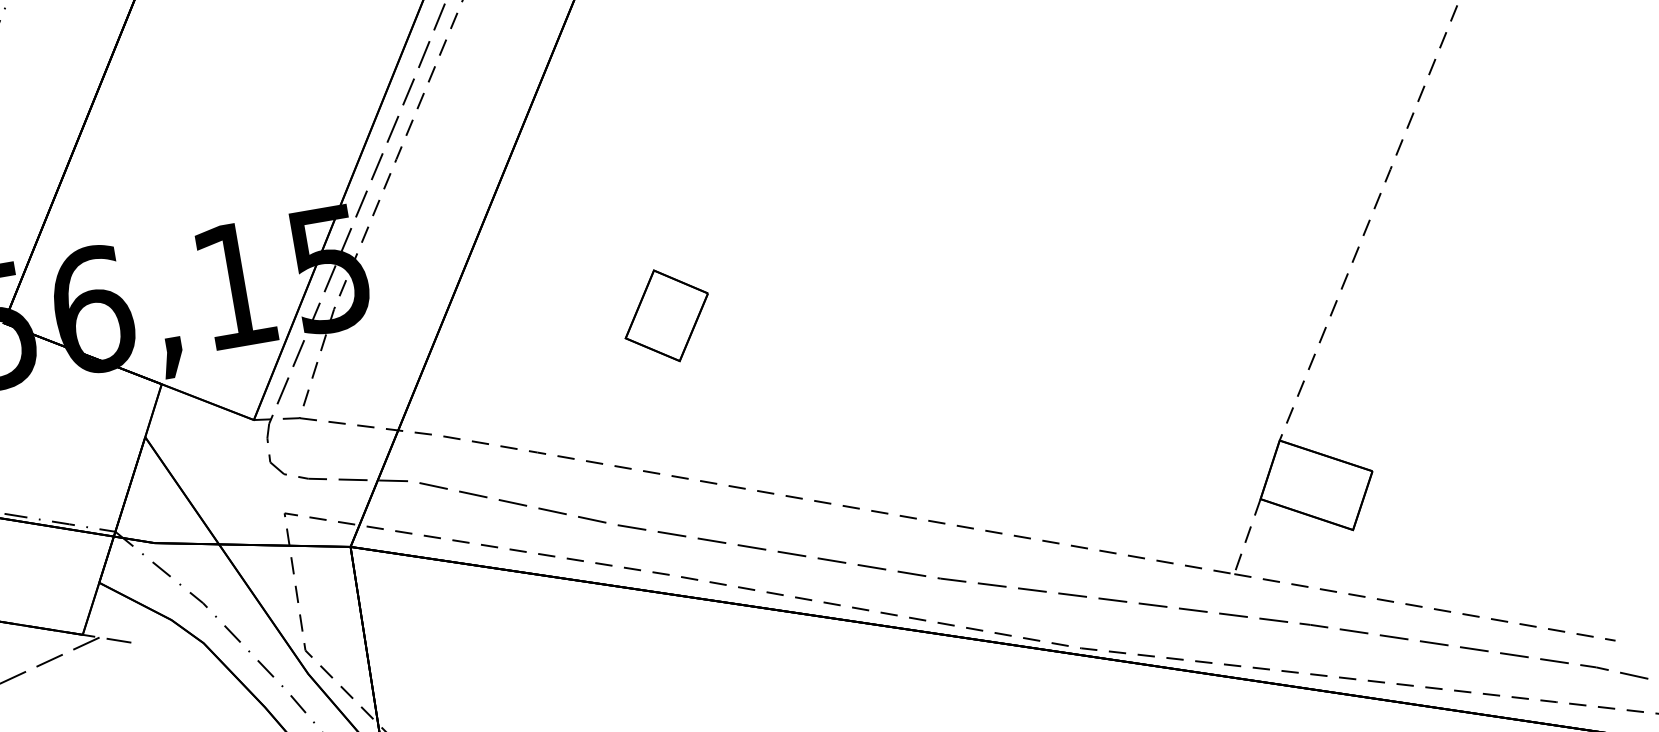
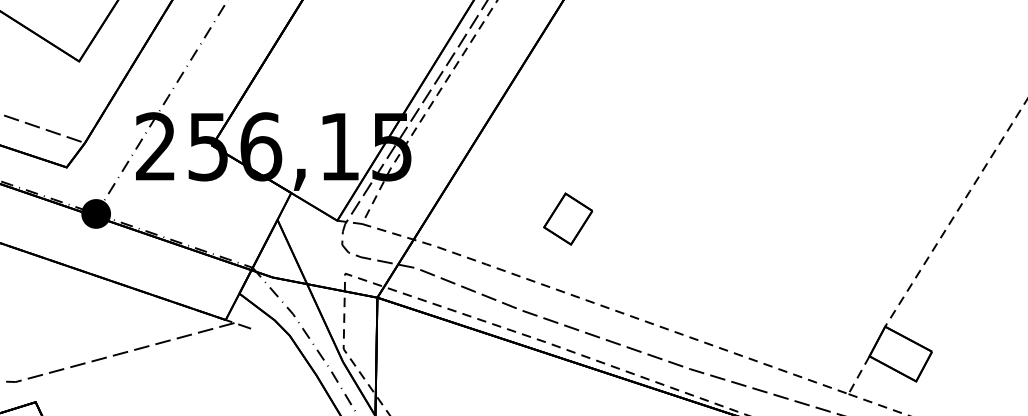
part: (667, 314) -> (568, 218), moved

